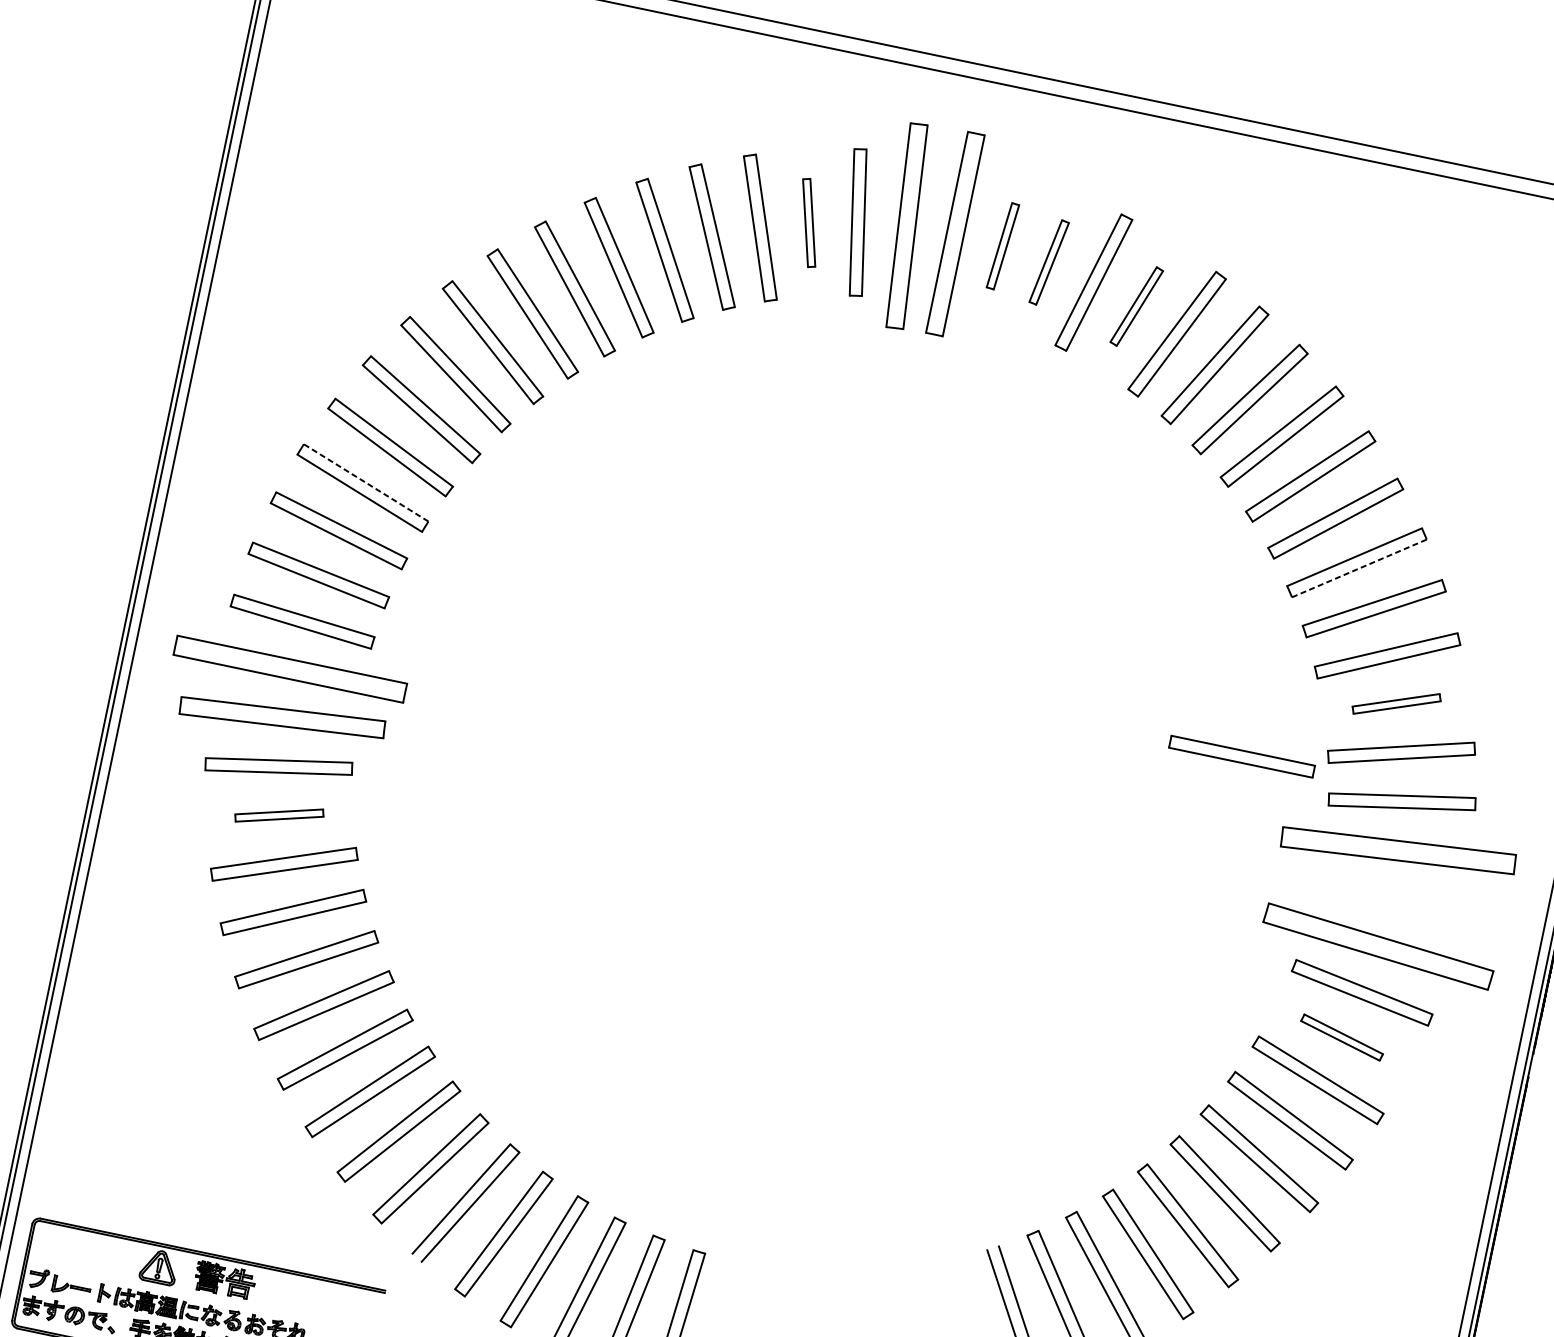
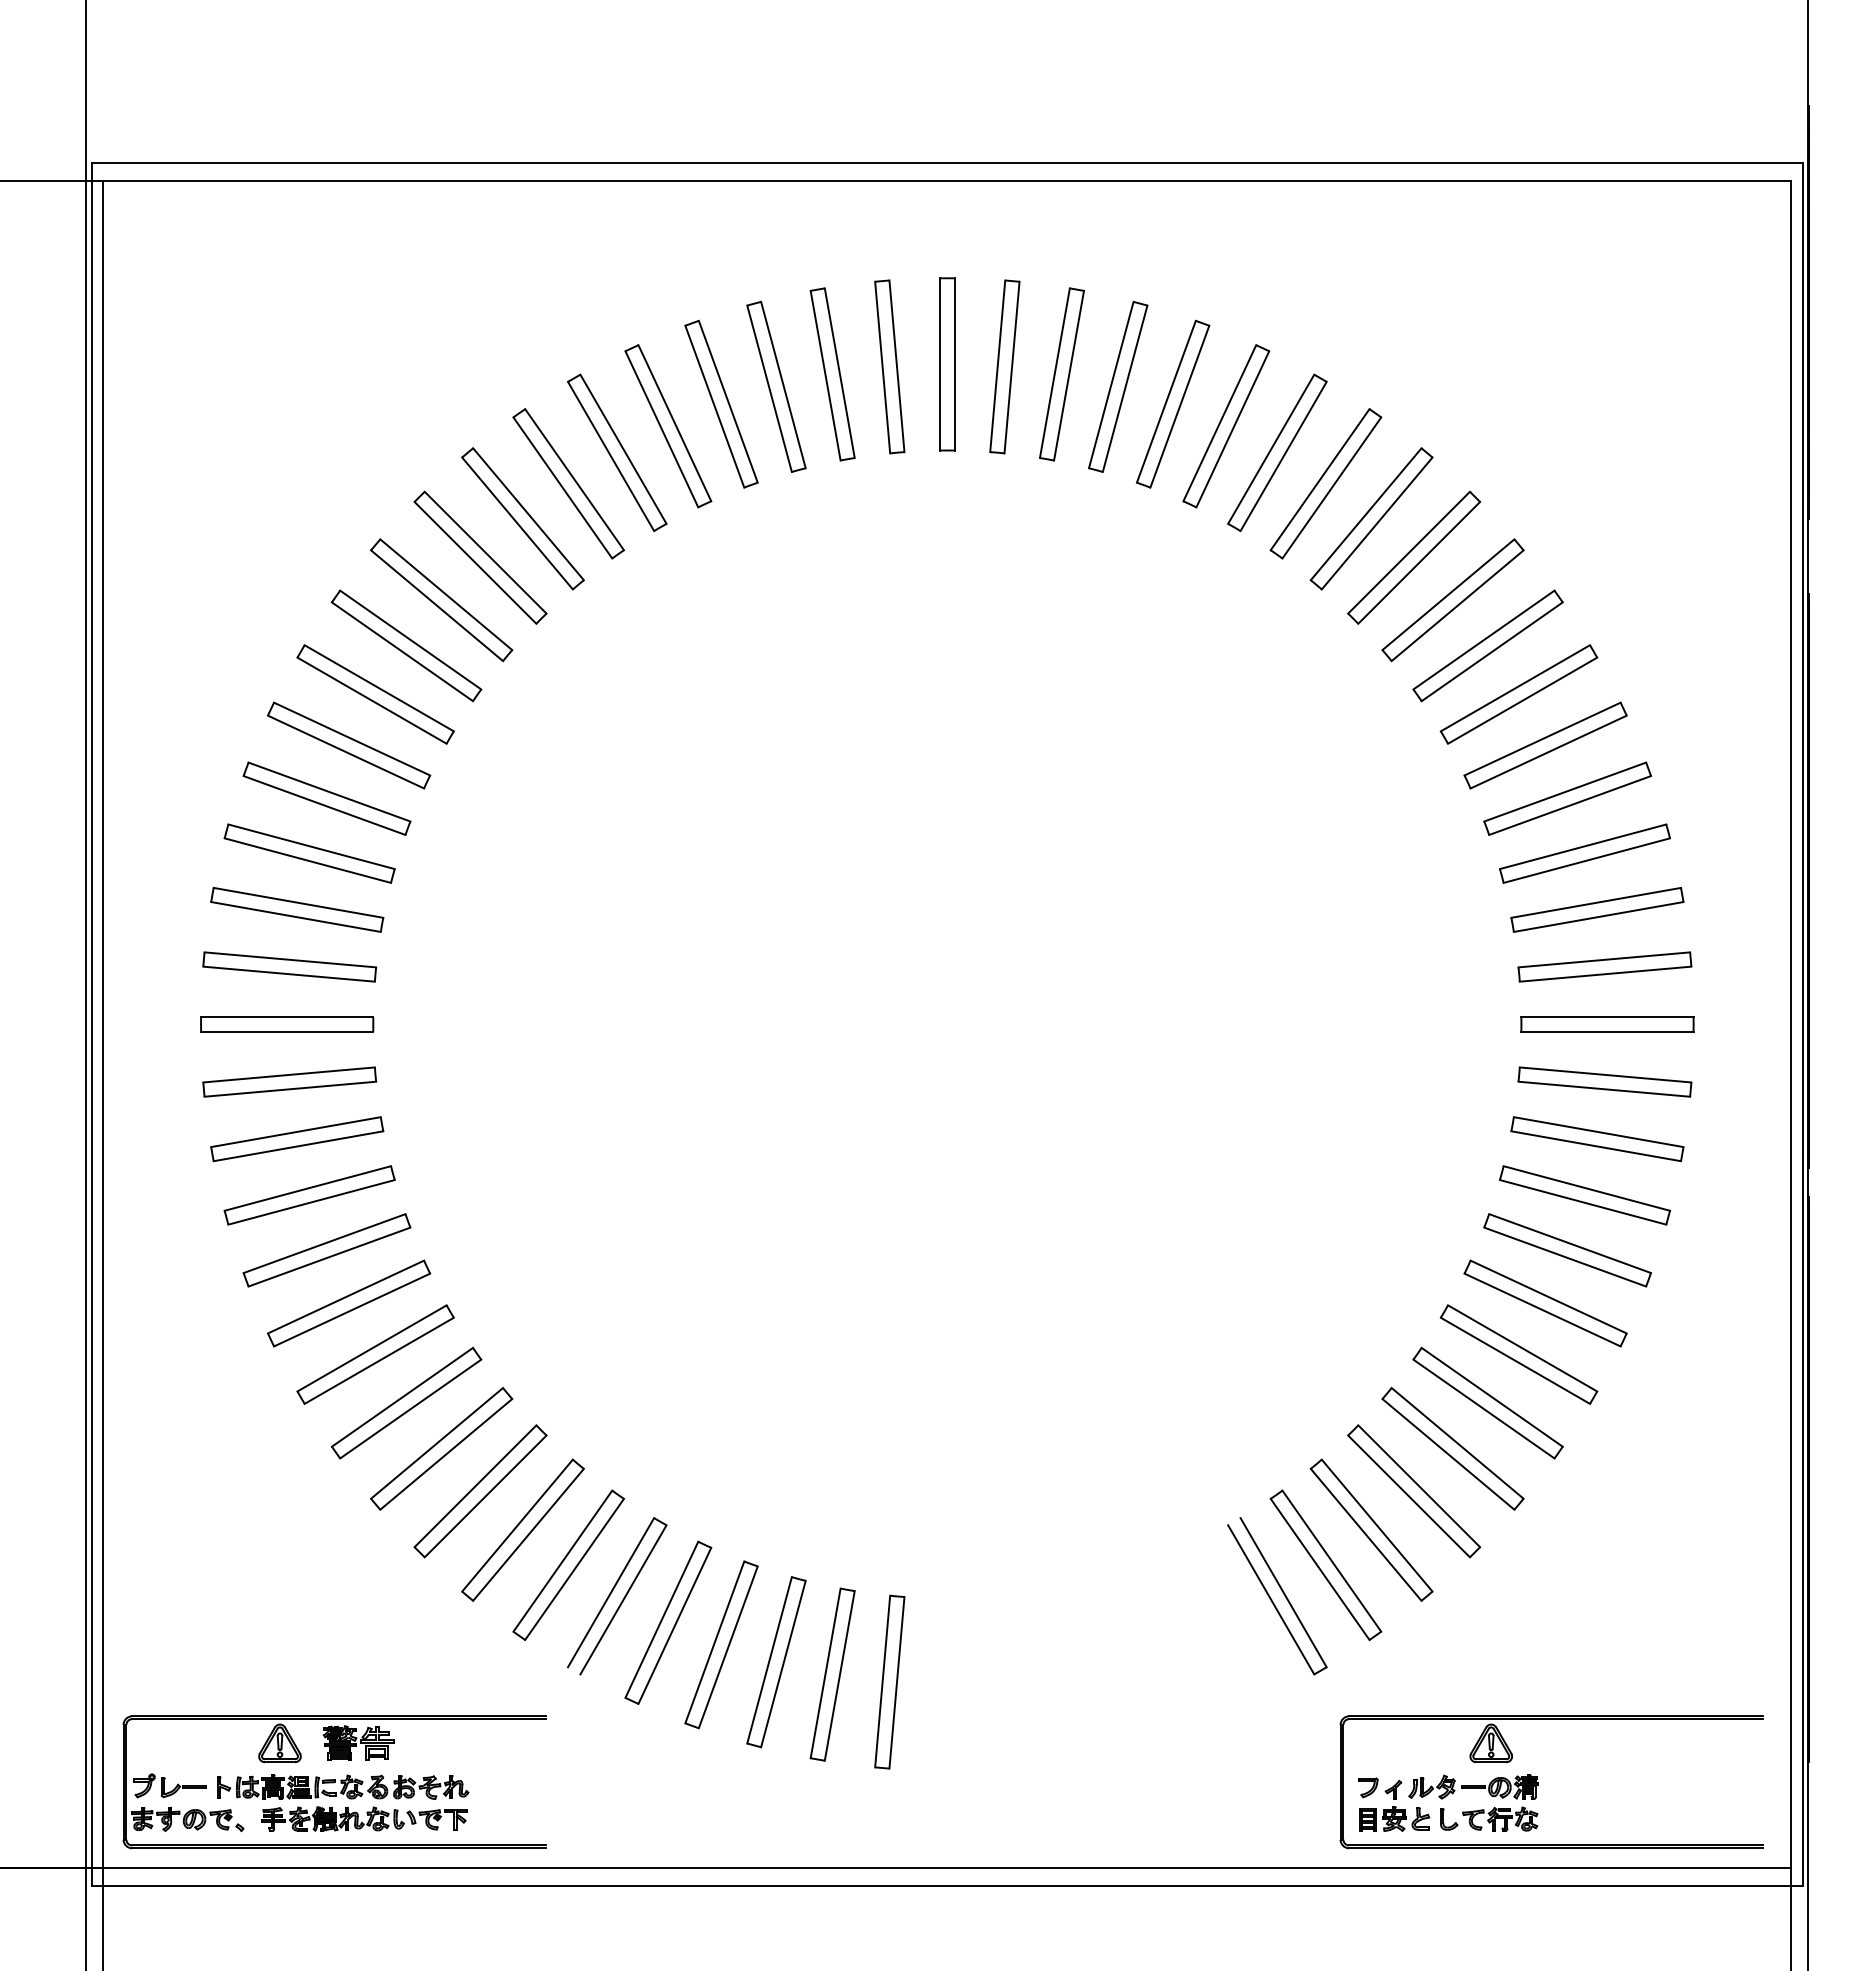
part: (809, 222) -> (776, 386), size x1.67
part: (906, 225) -> (889, 366), size x0.71
part: (955, 234) -> (947, 364), size x0.71
part: (1002, 245) -> (1004, 366), size x1.67
part: (1048, 262) -> (1061, 374), size x1.67
part: (1137, 306) -> (1173, 403), size x1.67
line: (366, 482) -> (329, 791), dashed -> solid
line: (1359, 568) -> (1492, 651), dashed -> solid
part: (290, 669) -> (287, 1024), size x0.62
part: (1396, 703) -> (1567, 798), size x1.67
part: (282, 717) -> (289, 1081), size x0.71
part: (1242, 756) -> (1607, 1024), moved
part: (279, 815) -> (309, 1195), size x1.67
part: (1398, 850) -> (1604, 966), size x0.62
part: (1378, 946) -> (1604, 1081), size x0.62
part: (1341, 1037) -> (1584, 1195), size x1.67

